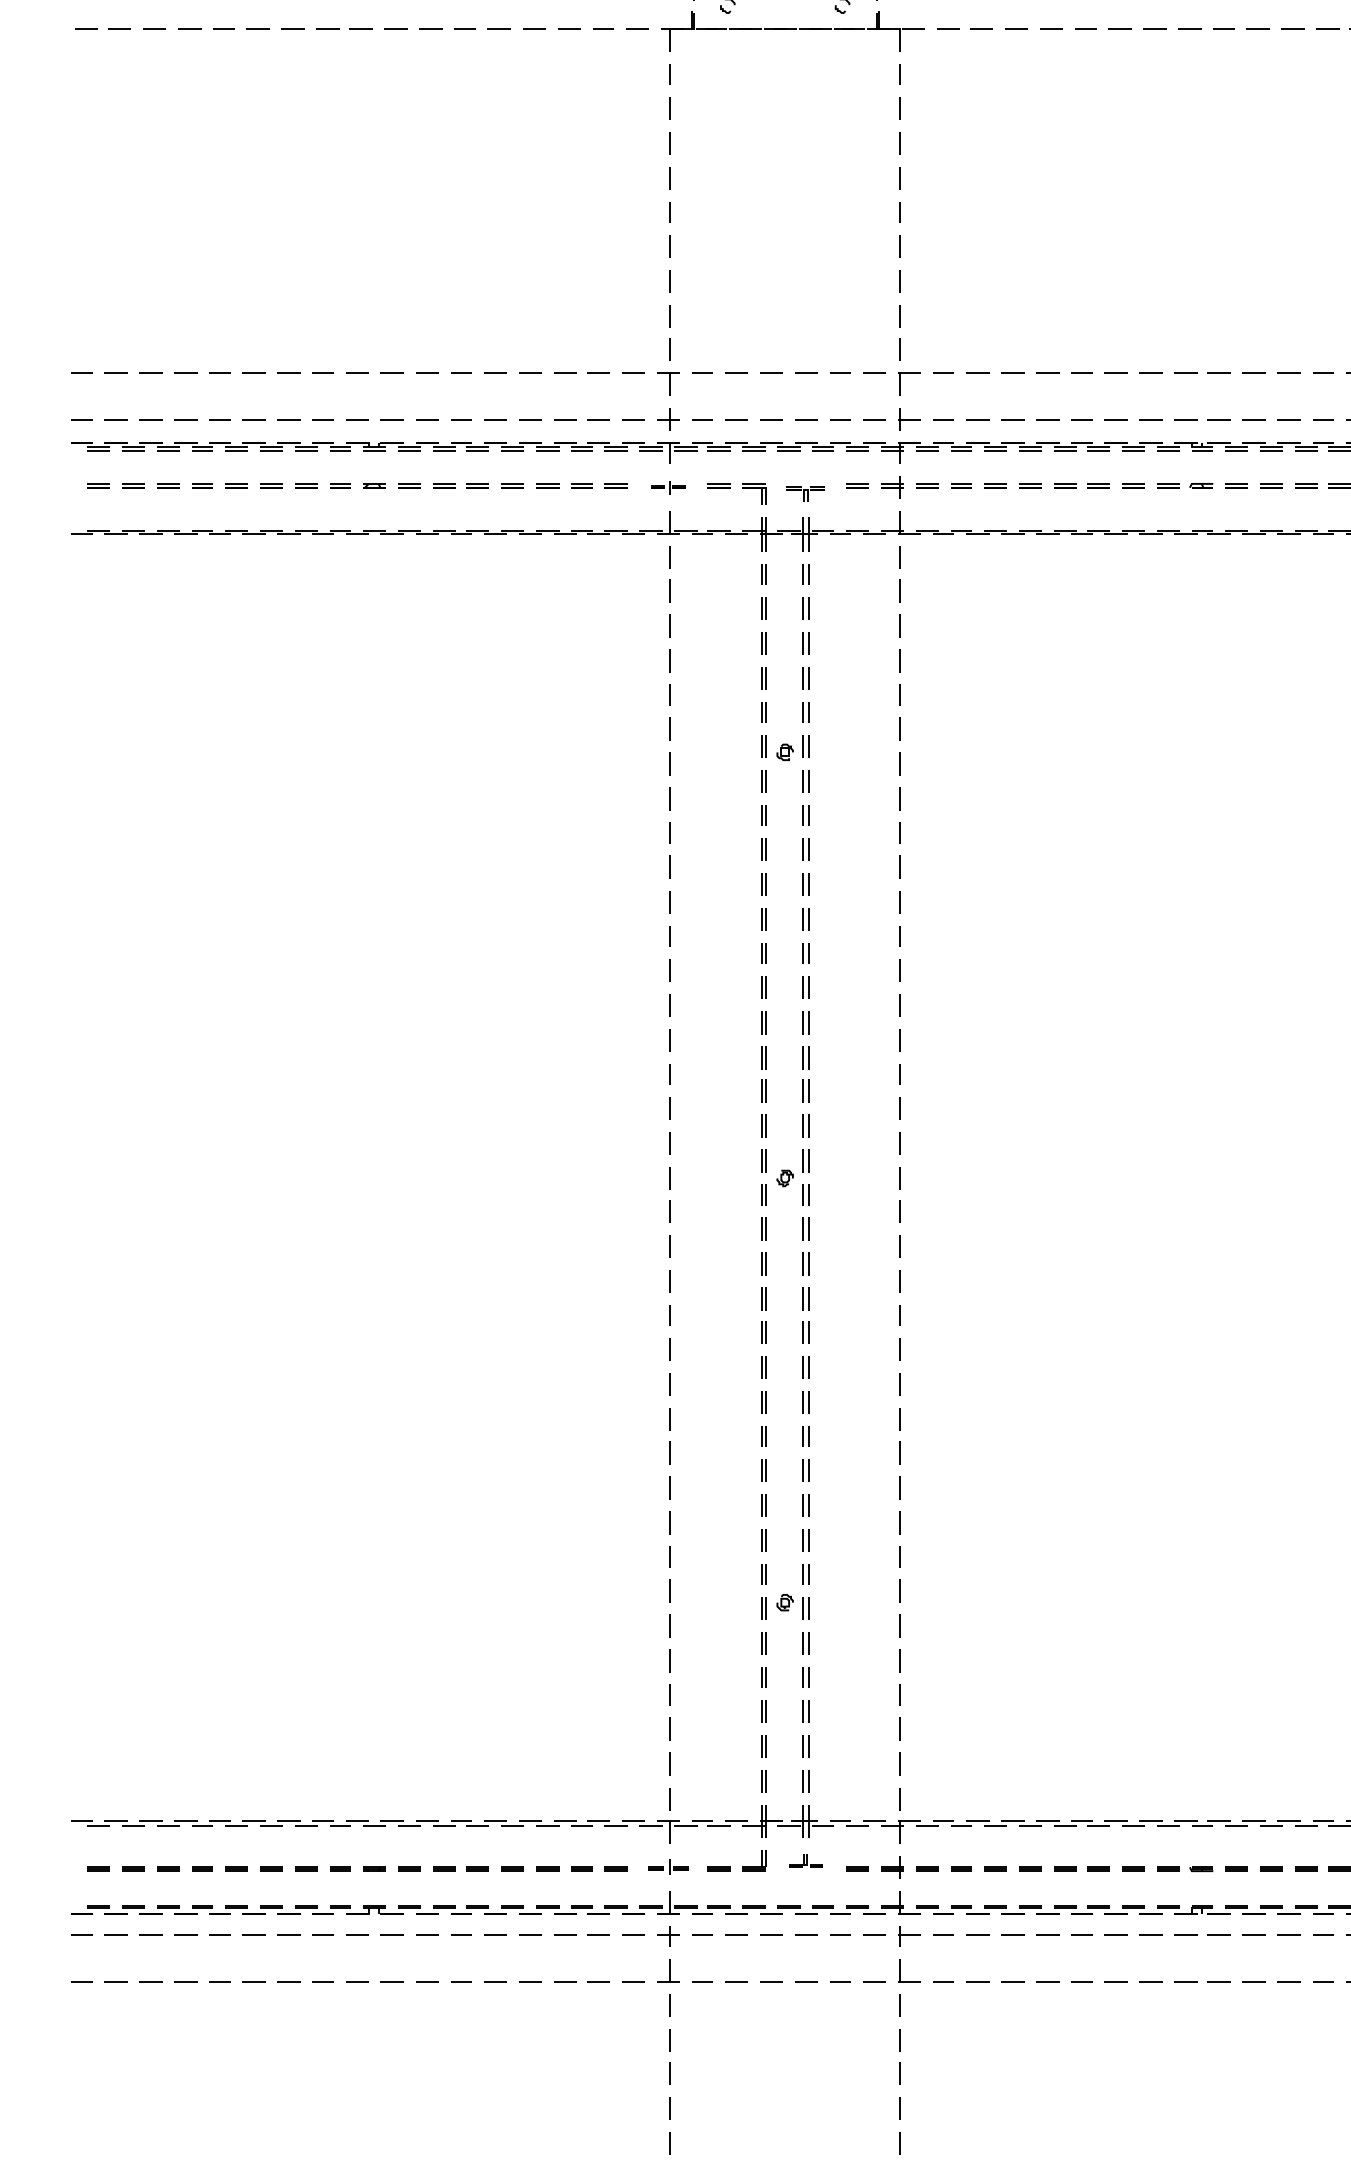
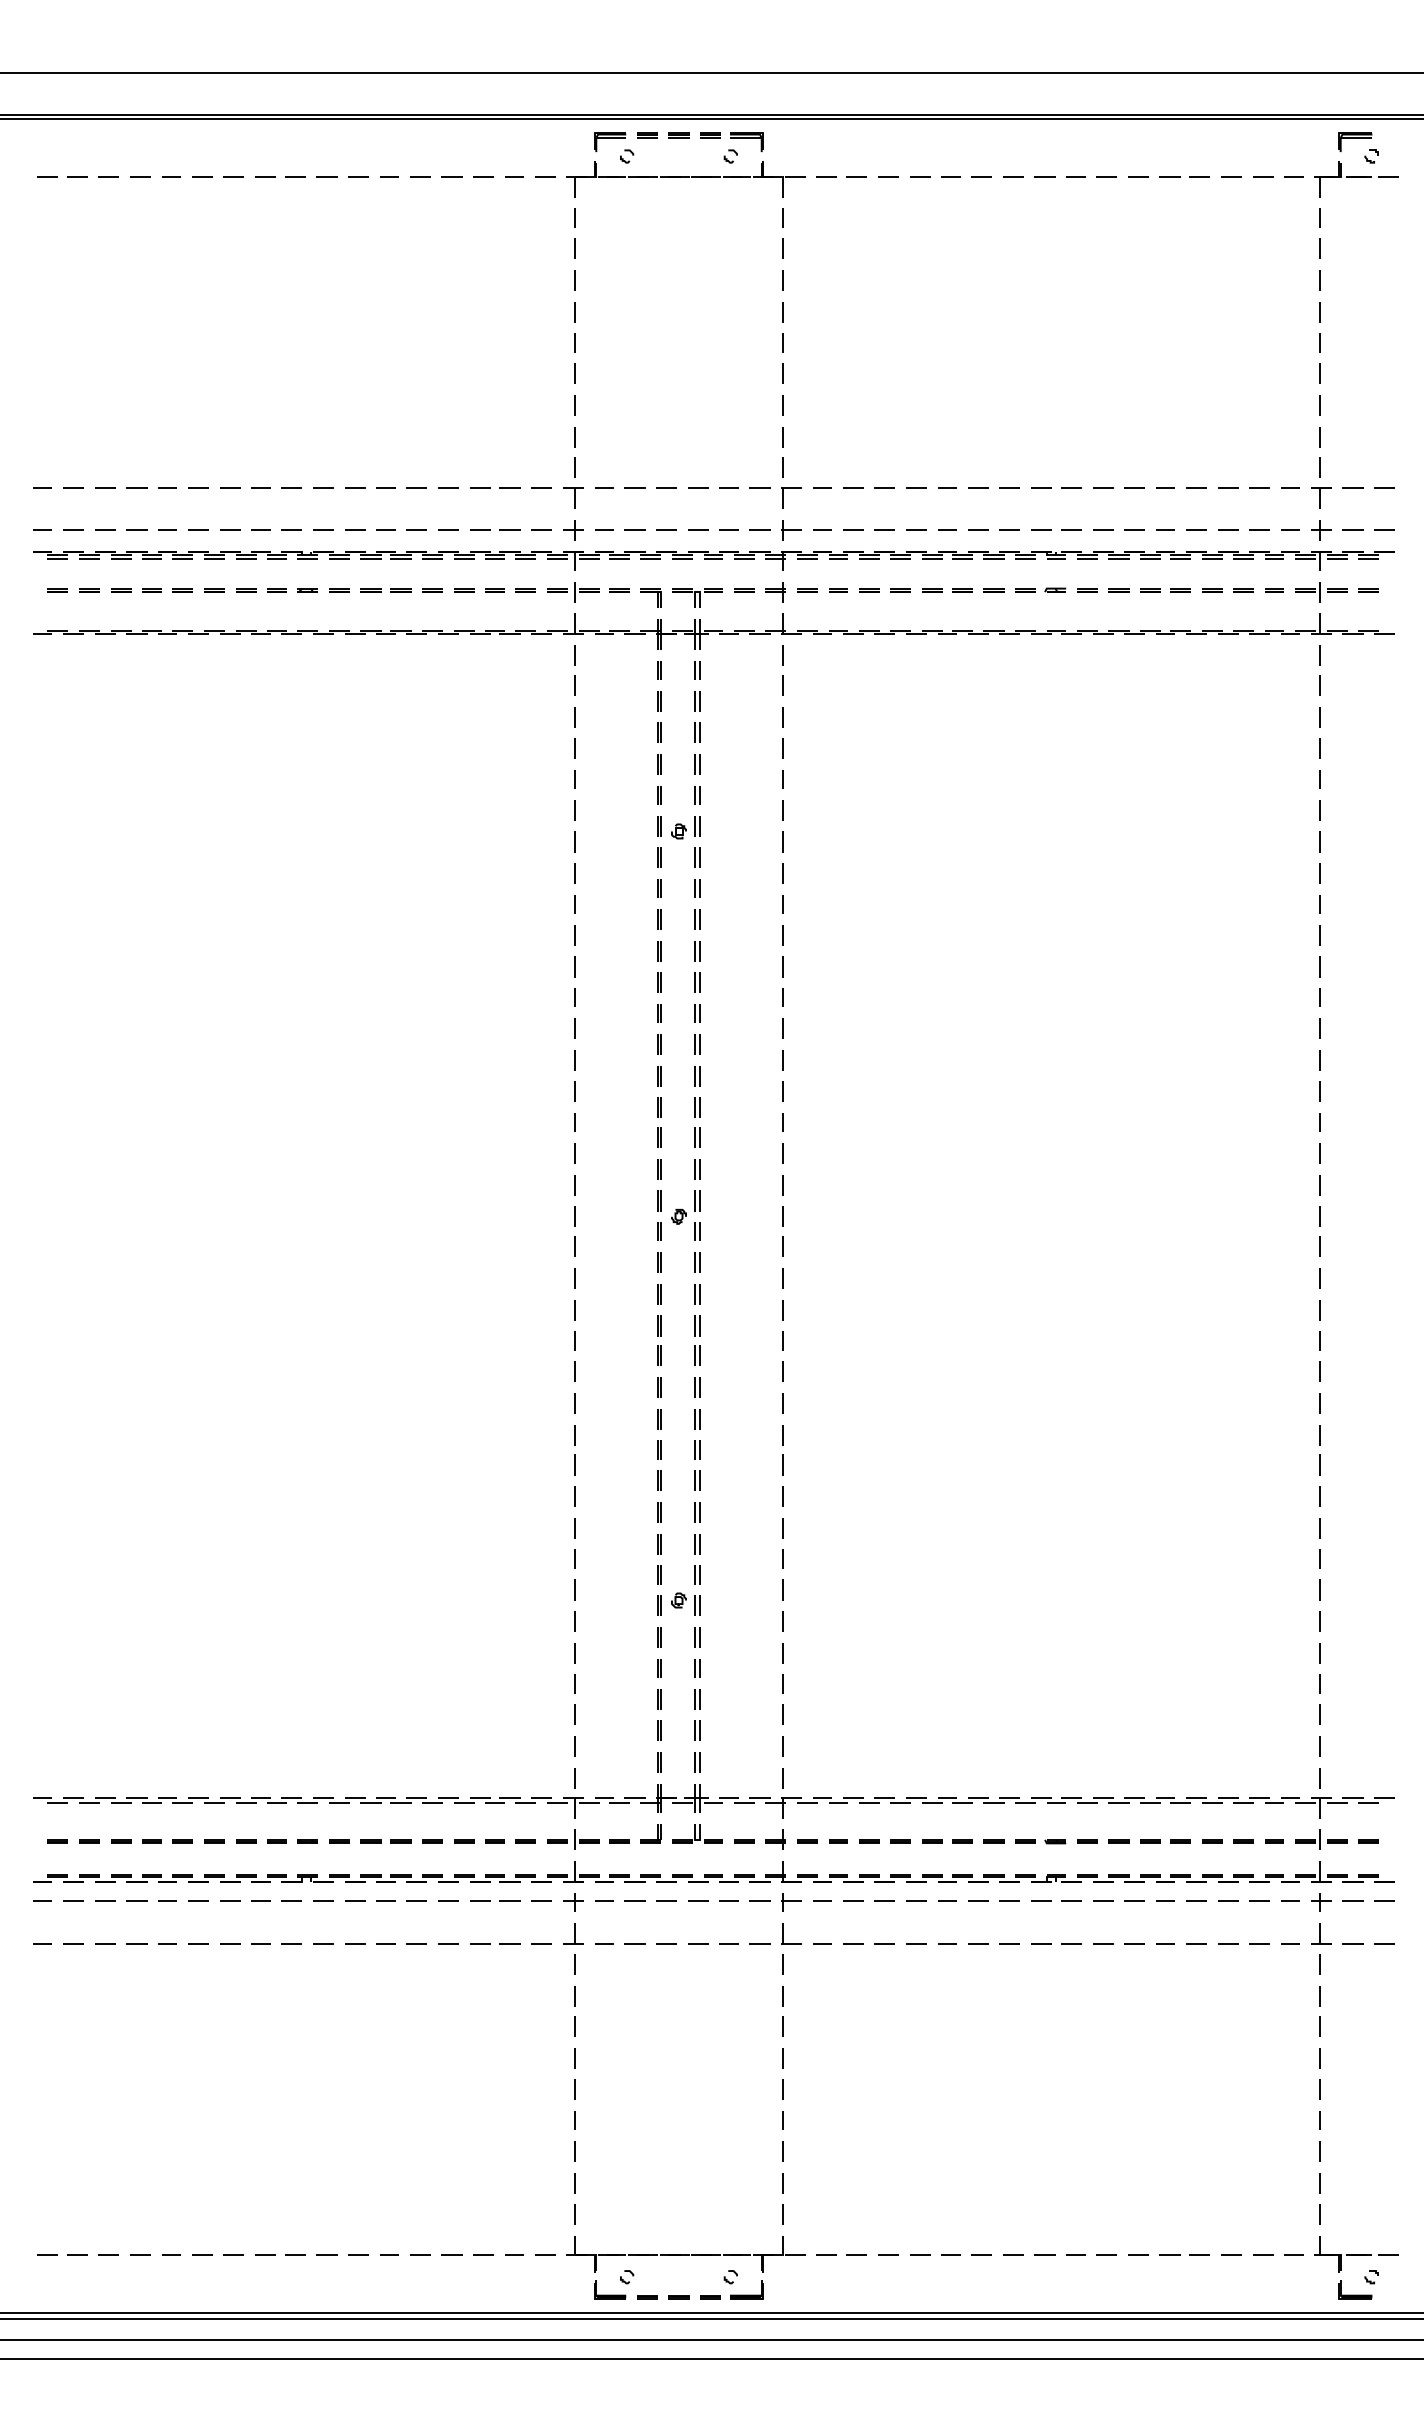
part: (668, 488) -> (573, 592), size x1.67
part: (805, 493) -> (697, 597), size x1.43
part: (805, 1860) -> (697, 1833), size x1.67
part: (668, 1866) -> (573, 1839), size x1.43

